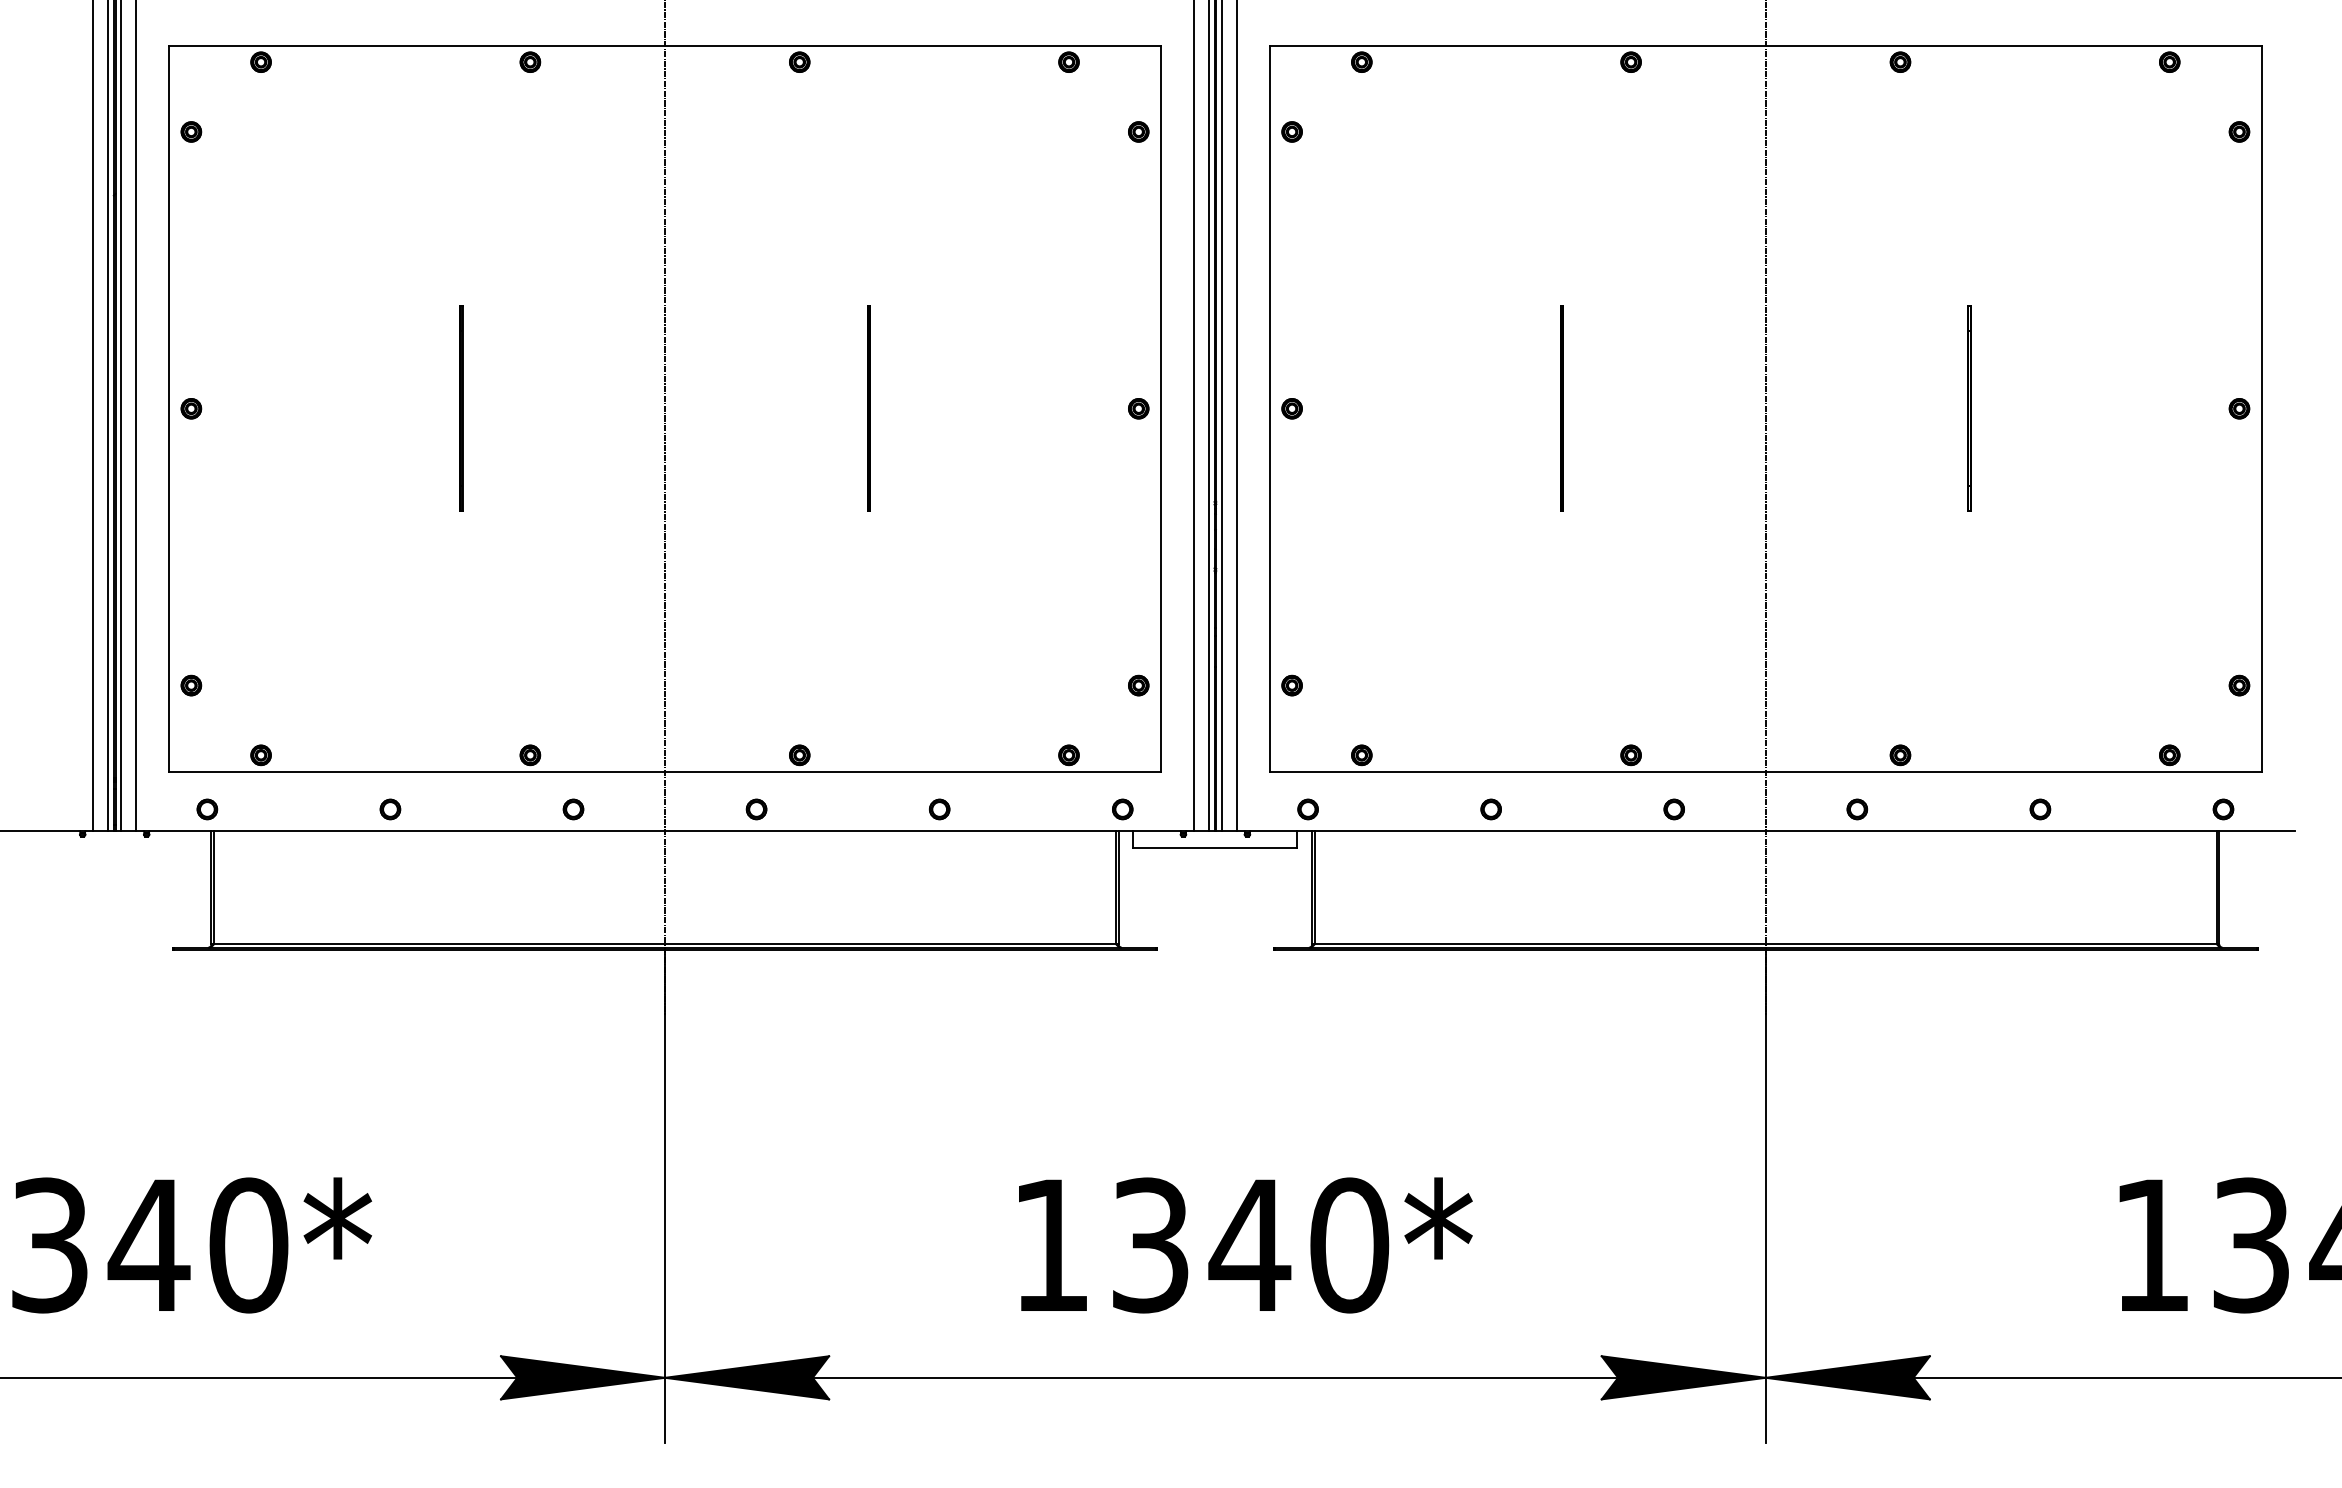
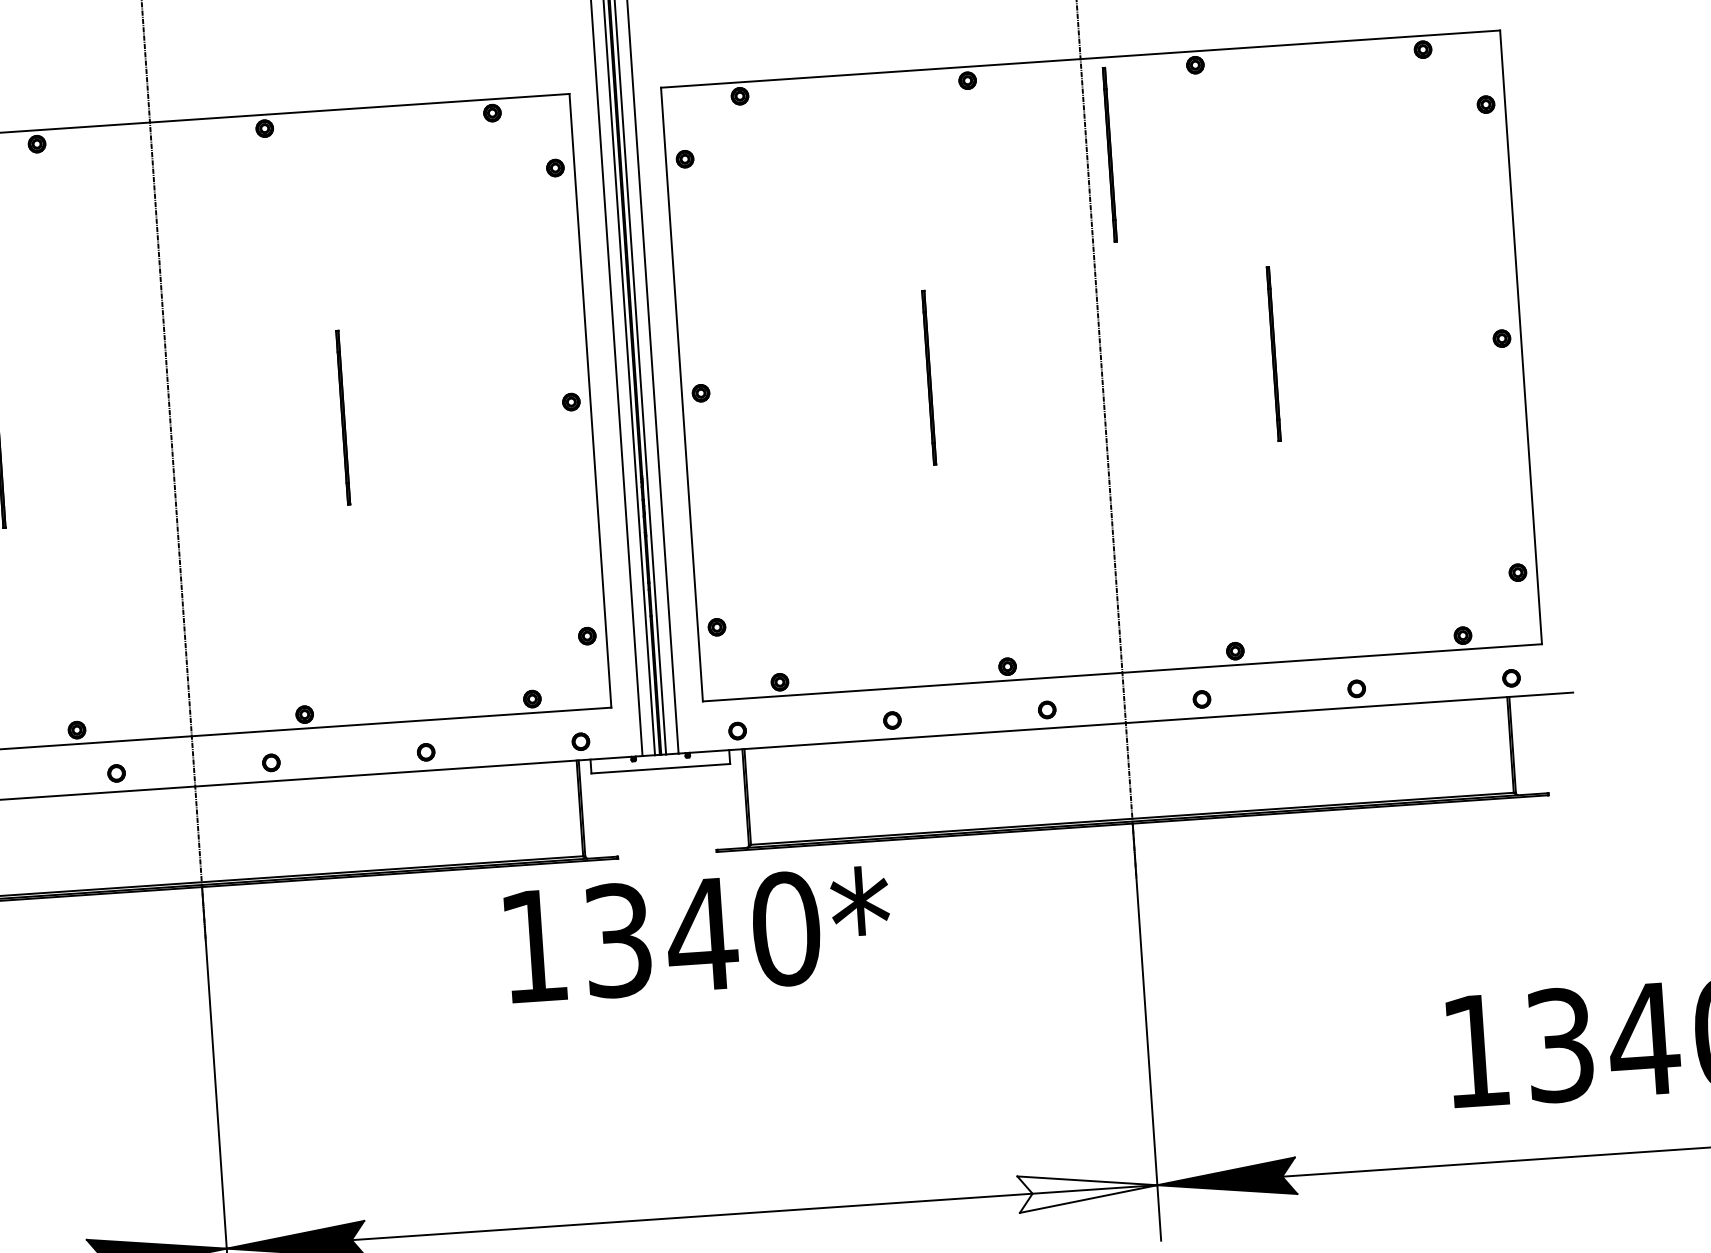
line: (1791, 160) -> (1108, 154), added
text: (1245, 1245) -> (698, 935), moved
fill: (1683, 1377) -> (1087, 1189), removed

